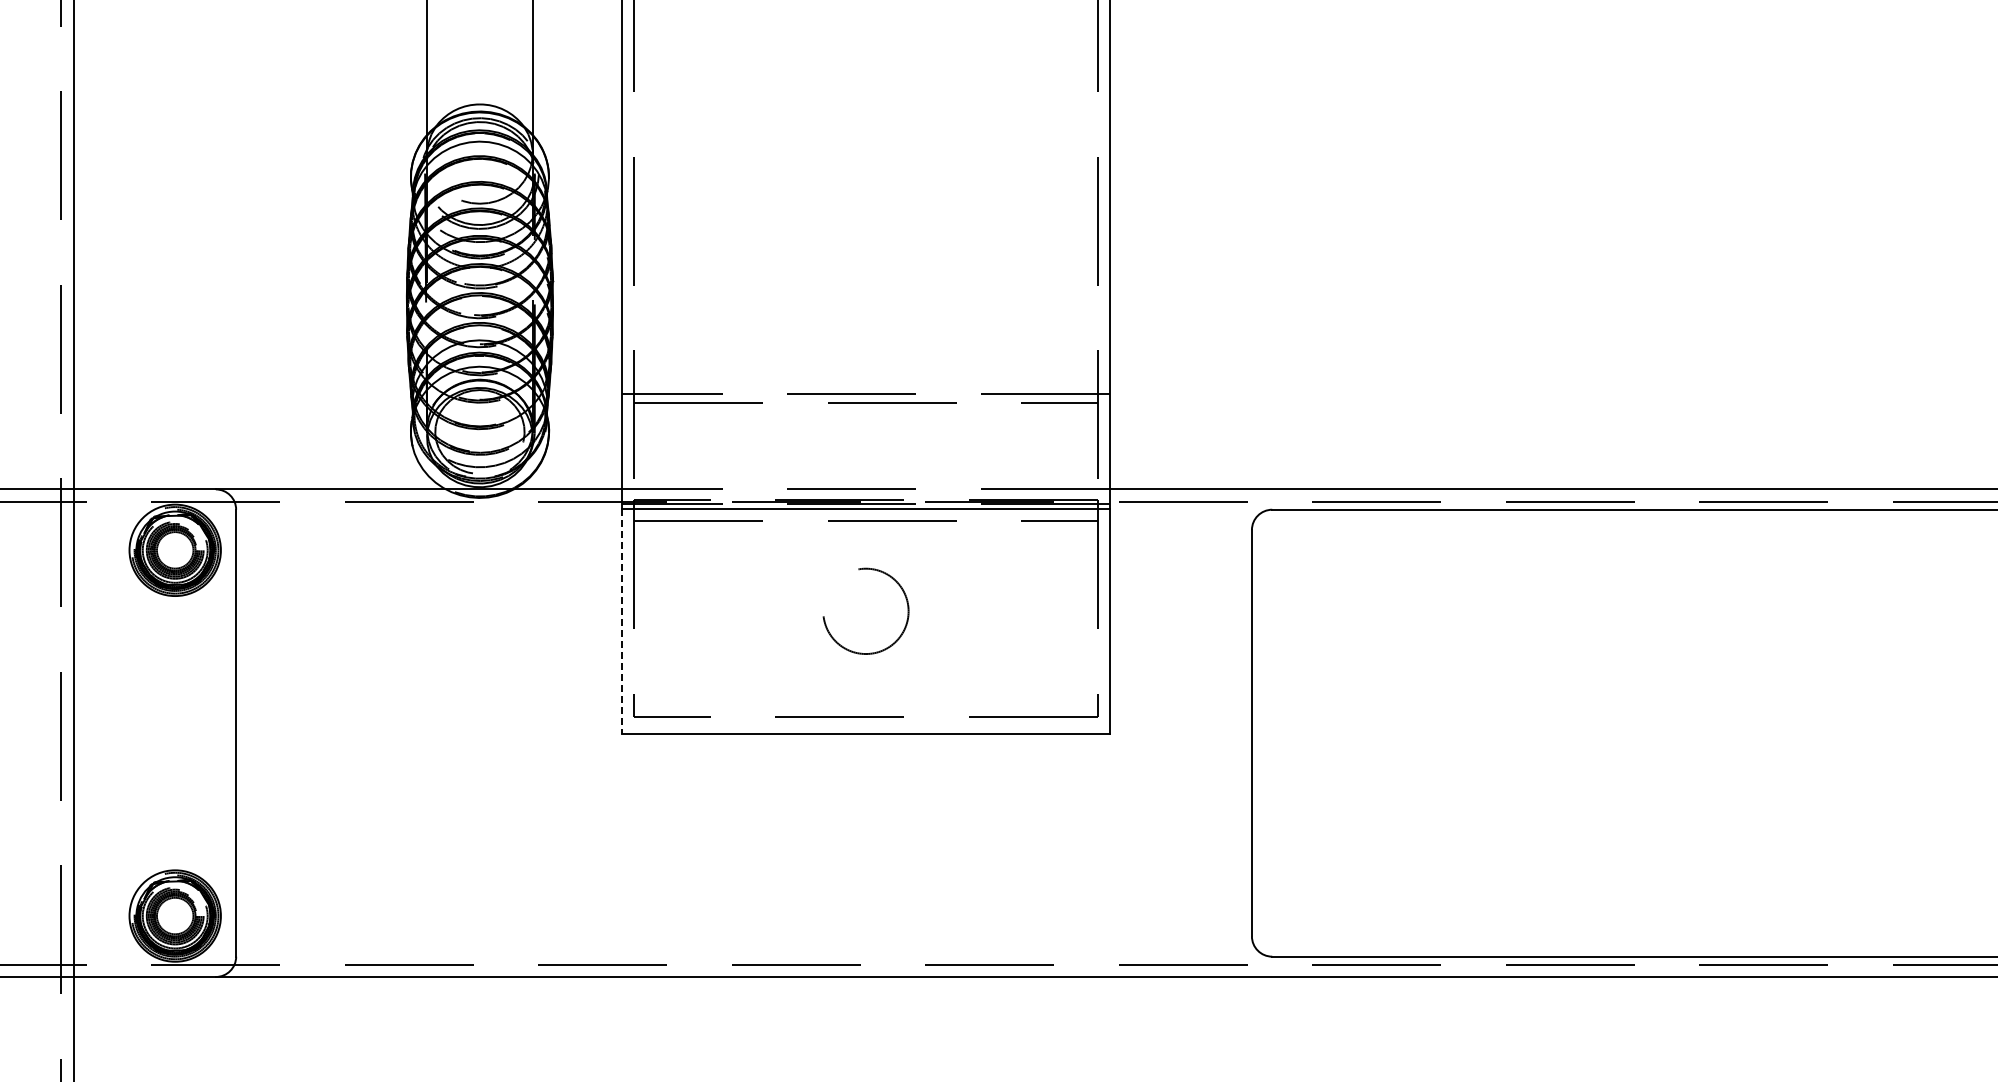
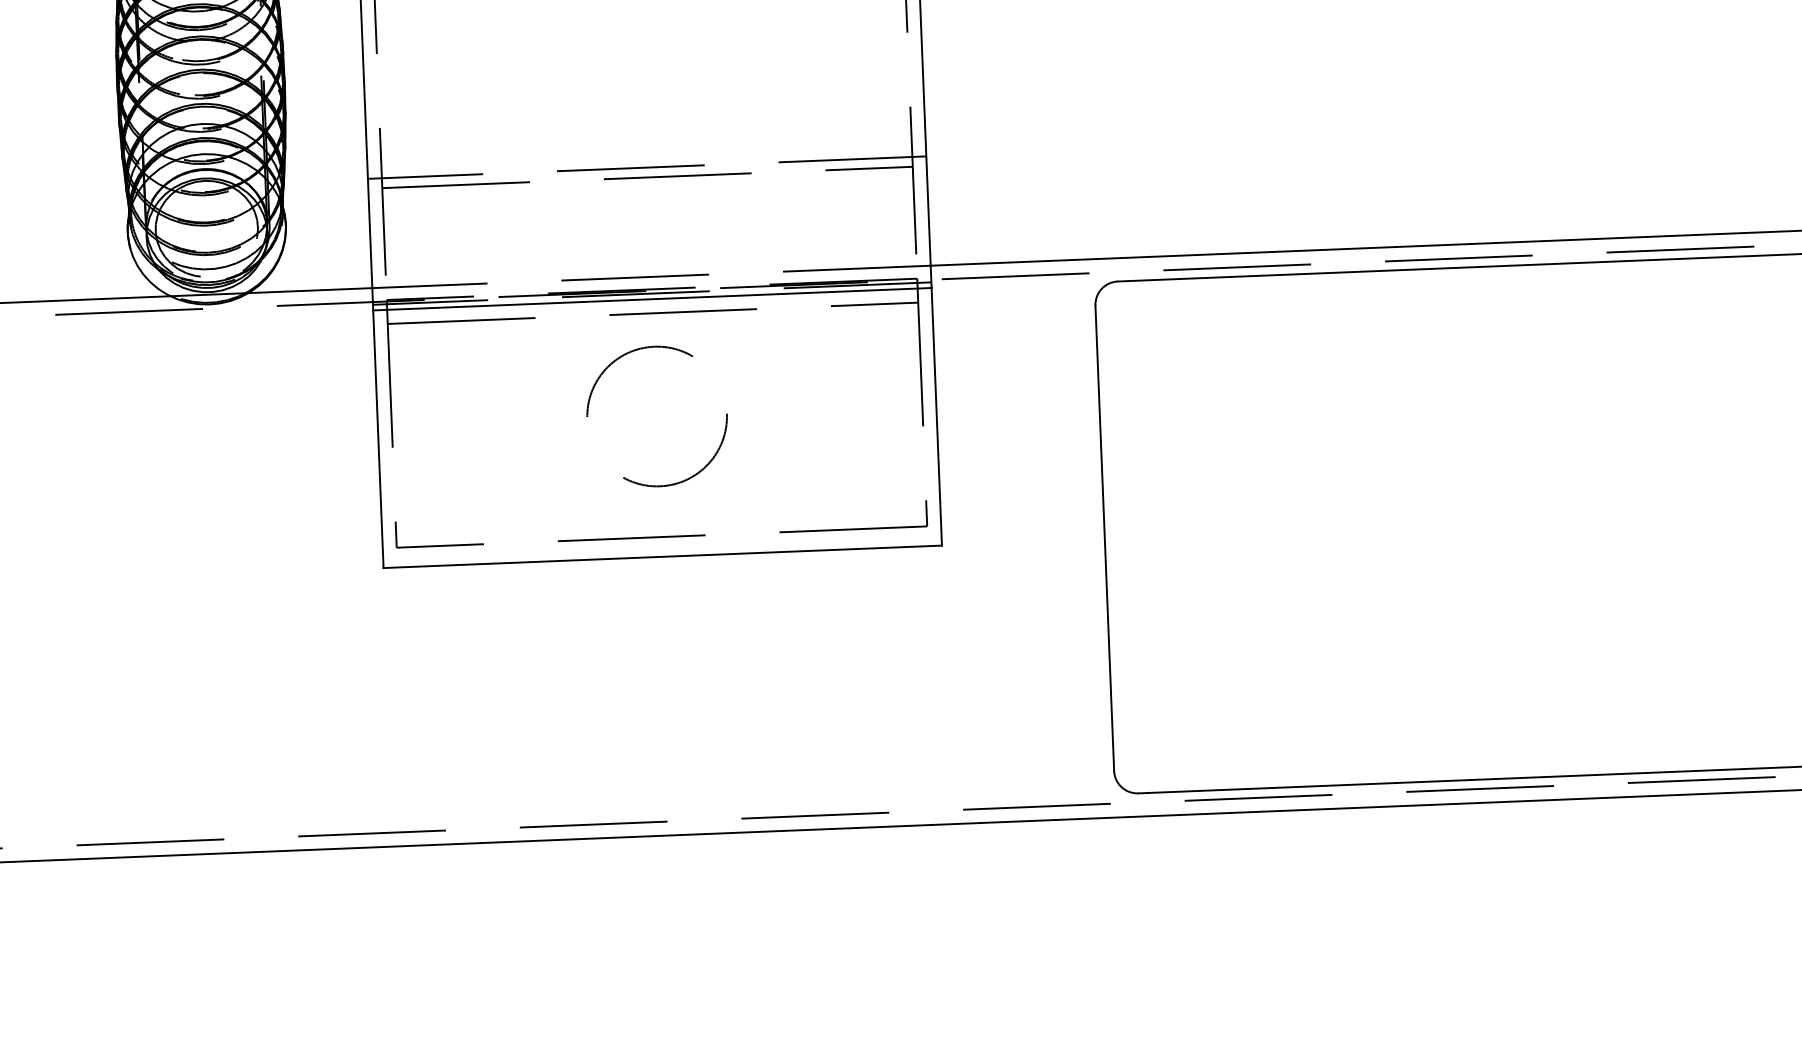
circle: (865, 611) -> (656, 416), size x1.43
line: (622, 621) -> (378, 439), dashed -> solid

